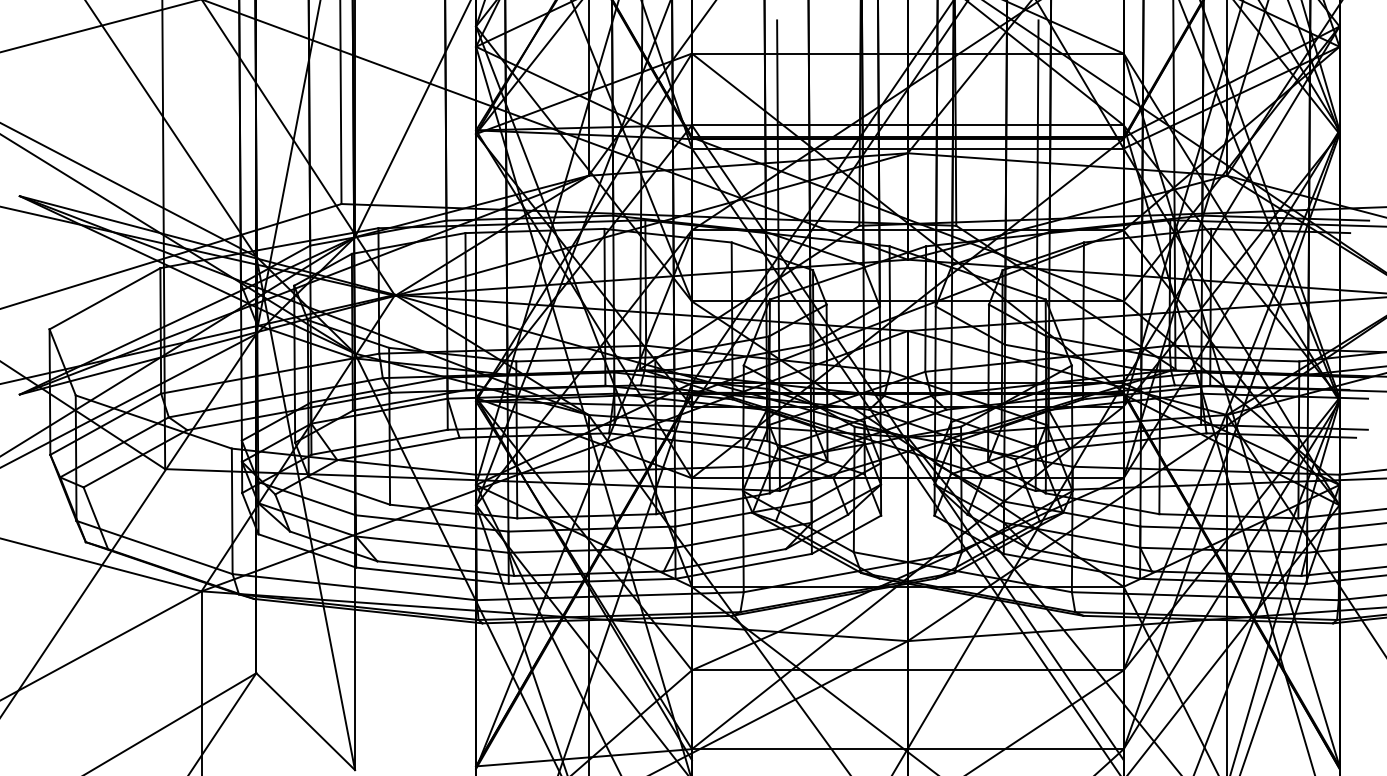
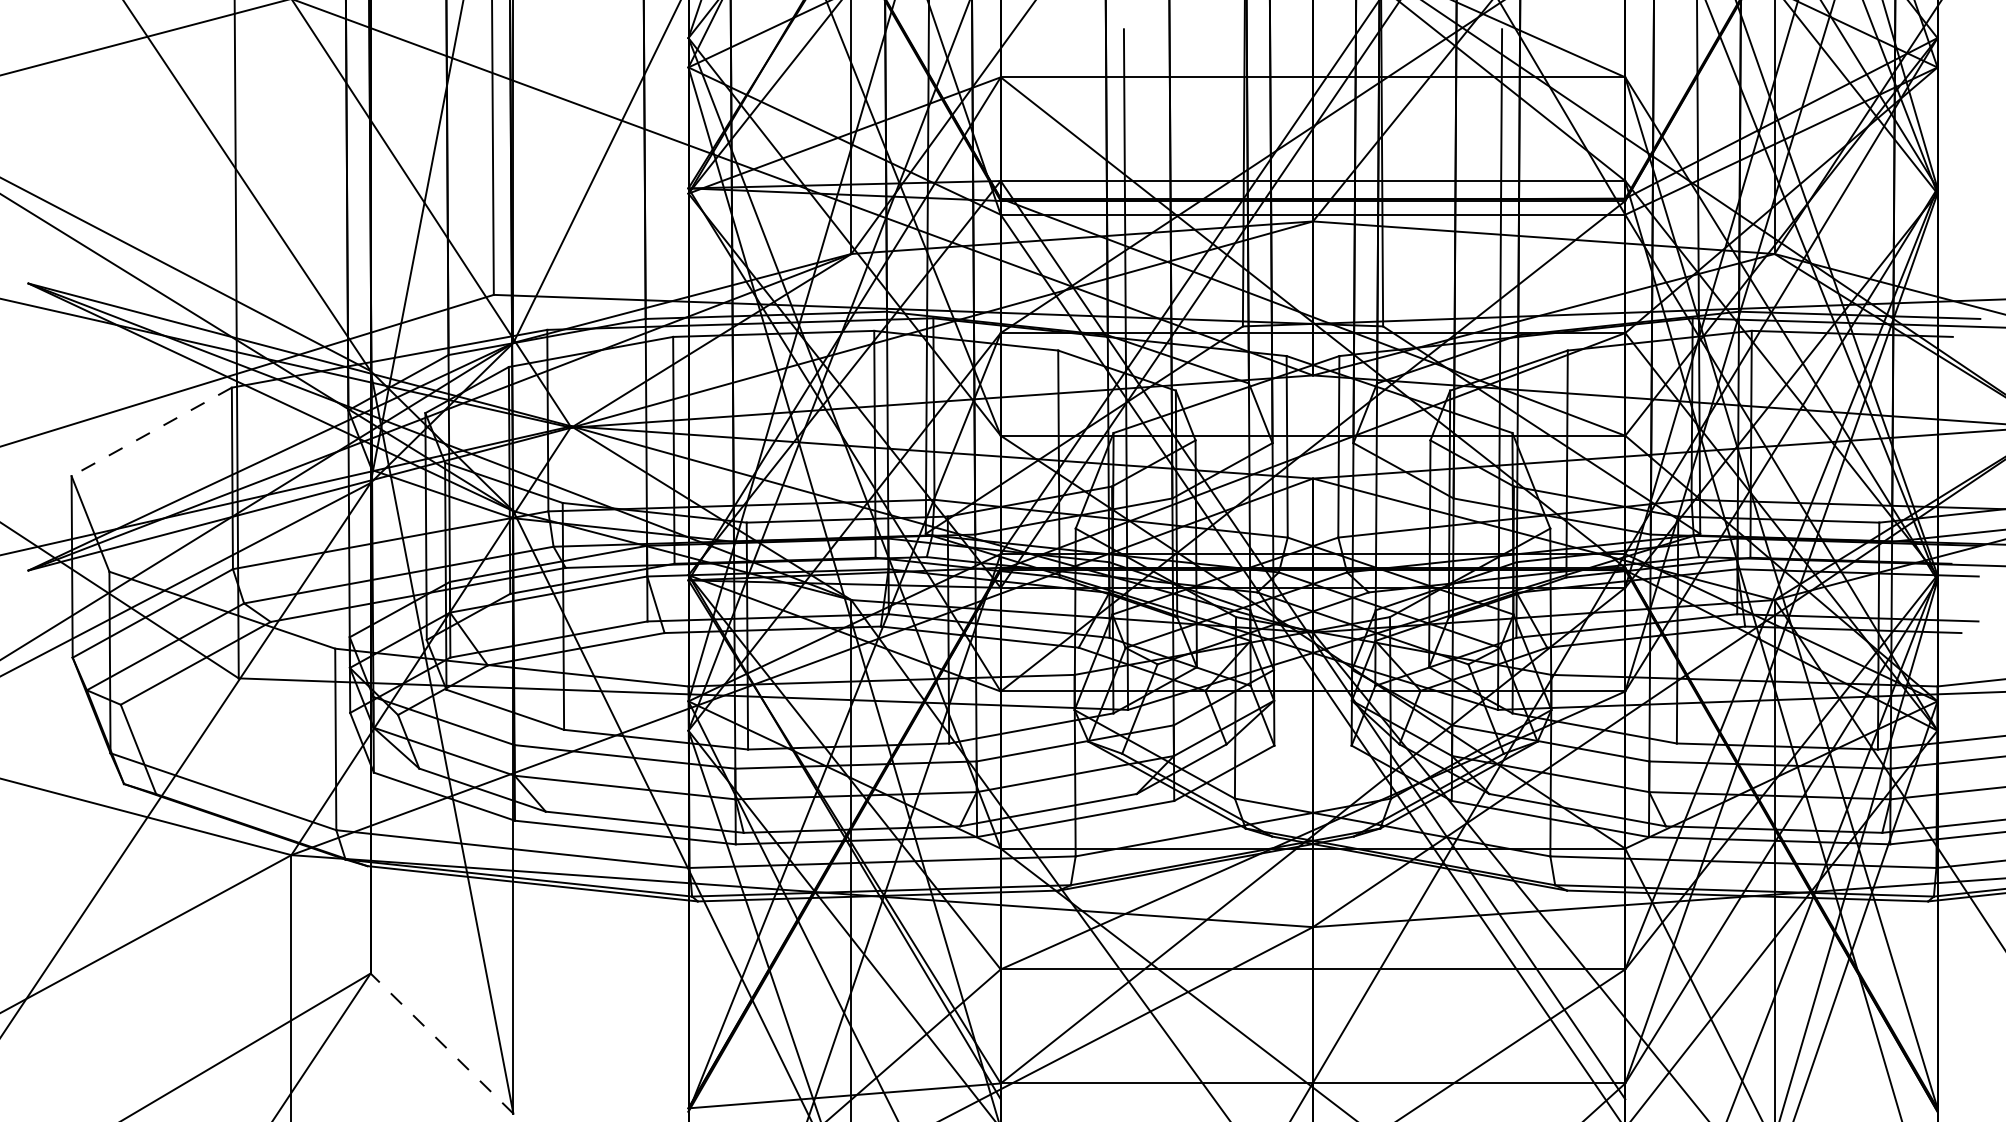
line: (104, 299) -> (151, 432), solid -> dashed
line: (305, 721) -> (441, 1043), solid -> dashed

